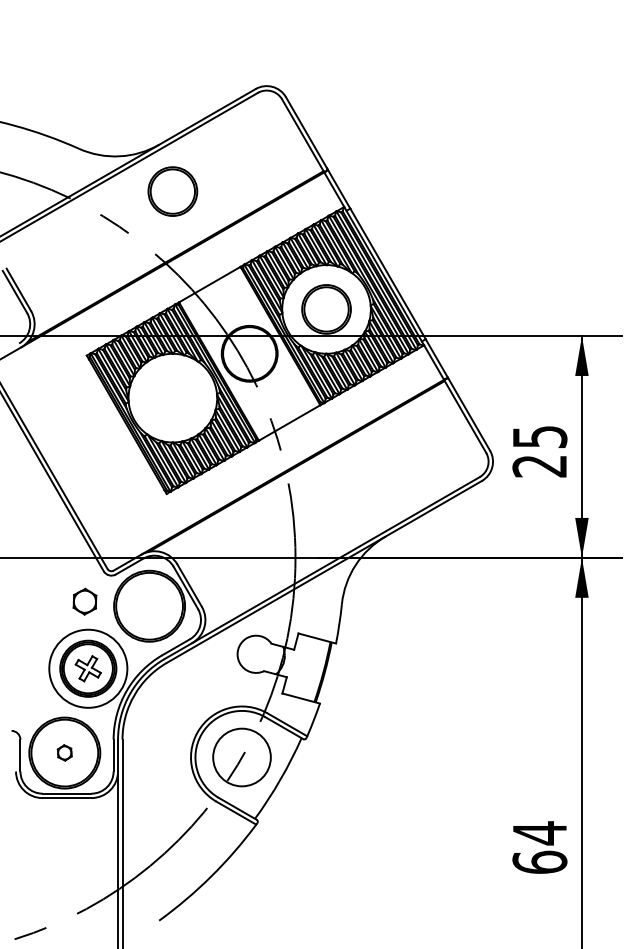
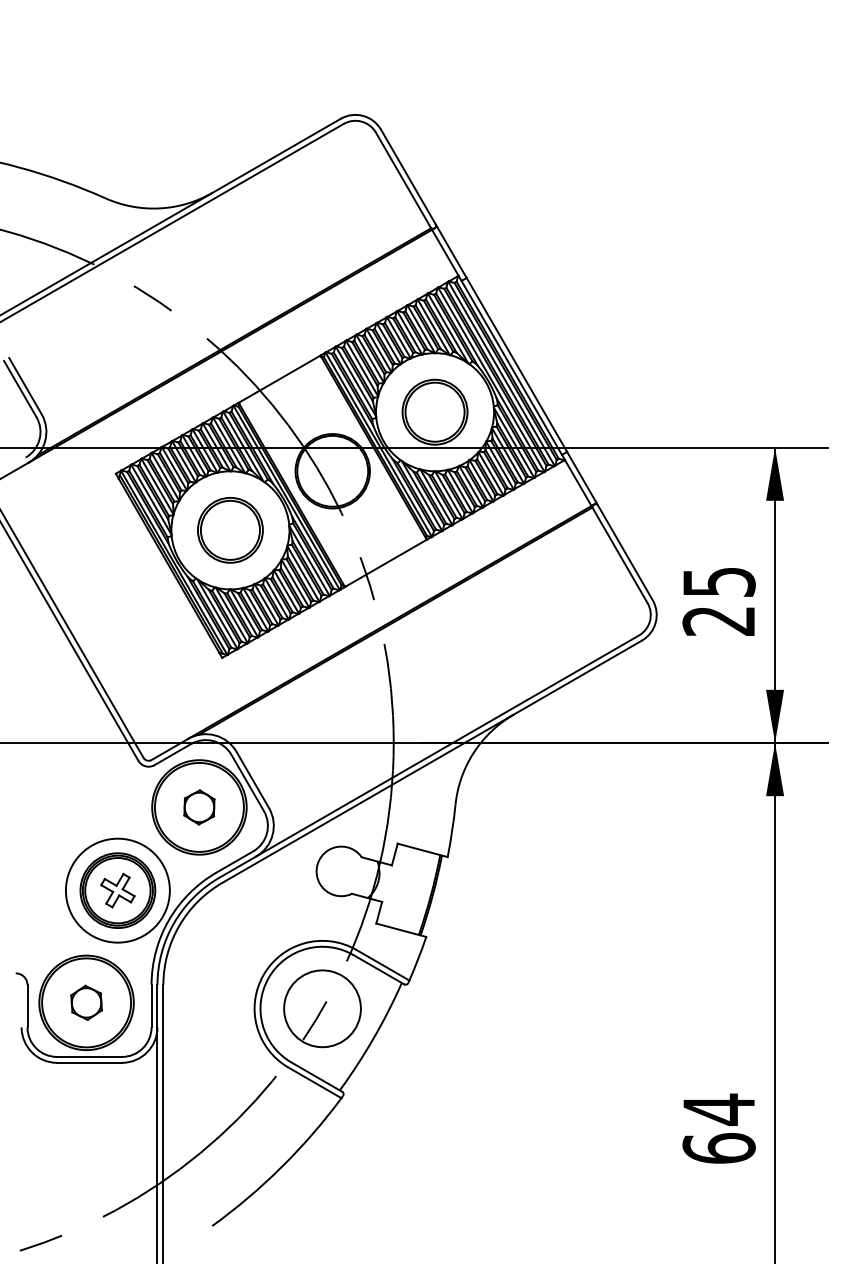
part: (172, 191) -> (230, 530), moved
part: (85, 601) -> (199, 807), moved
part: (64, 752) -> (86, 1002), size x1.67

